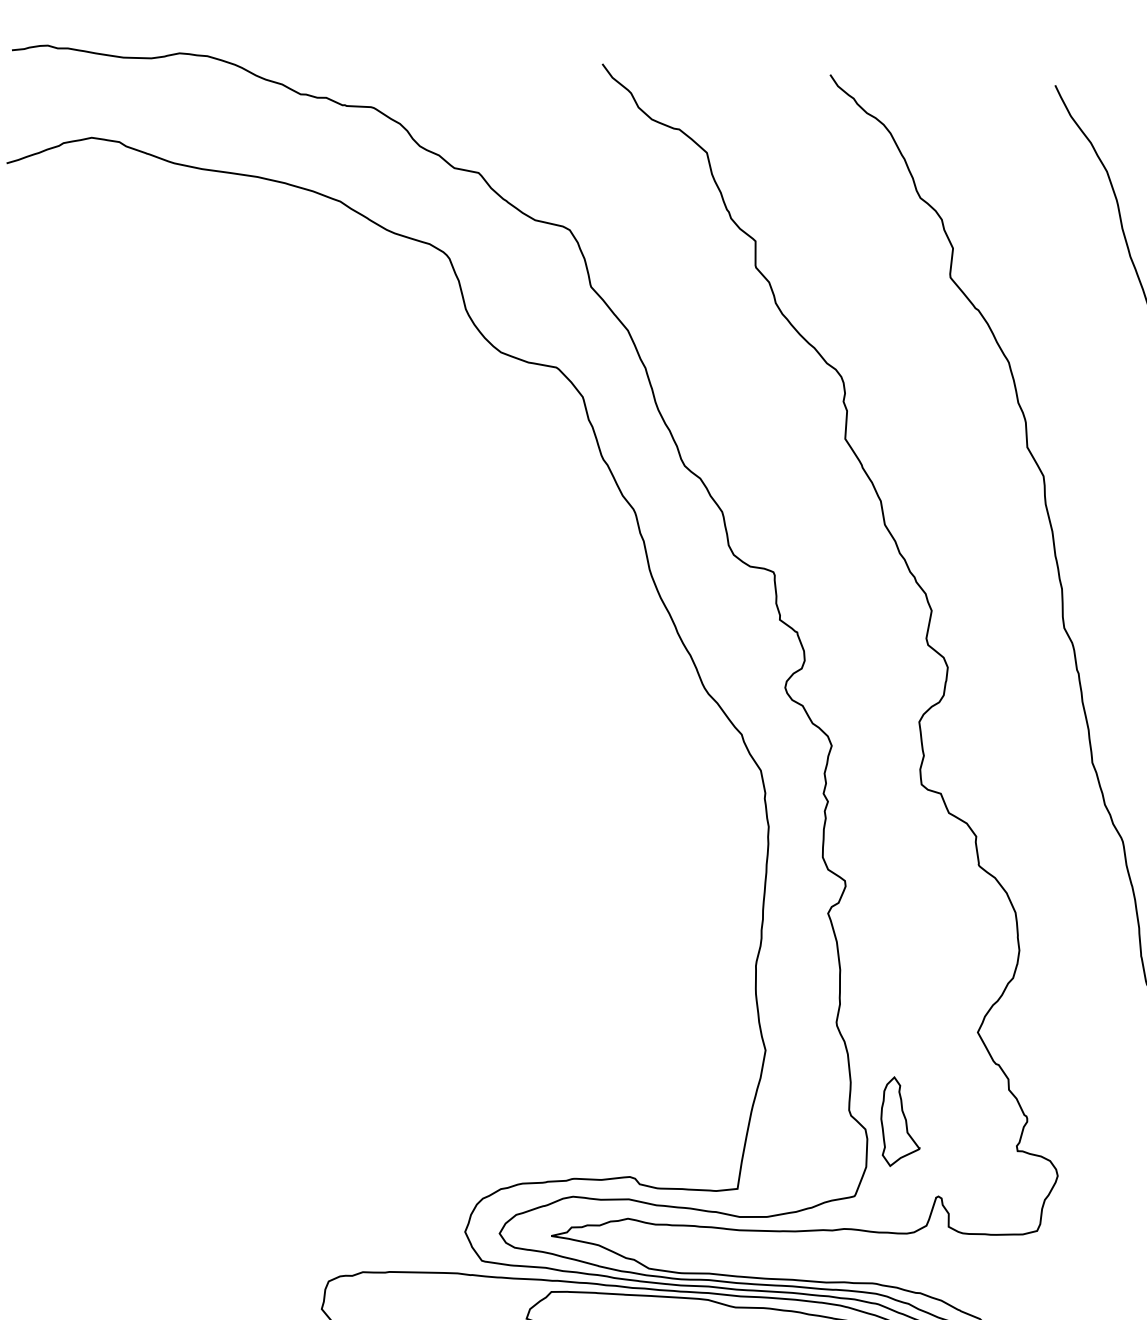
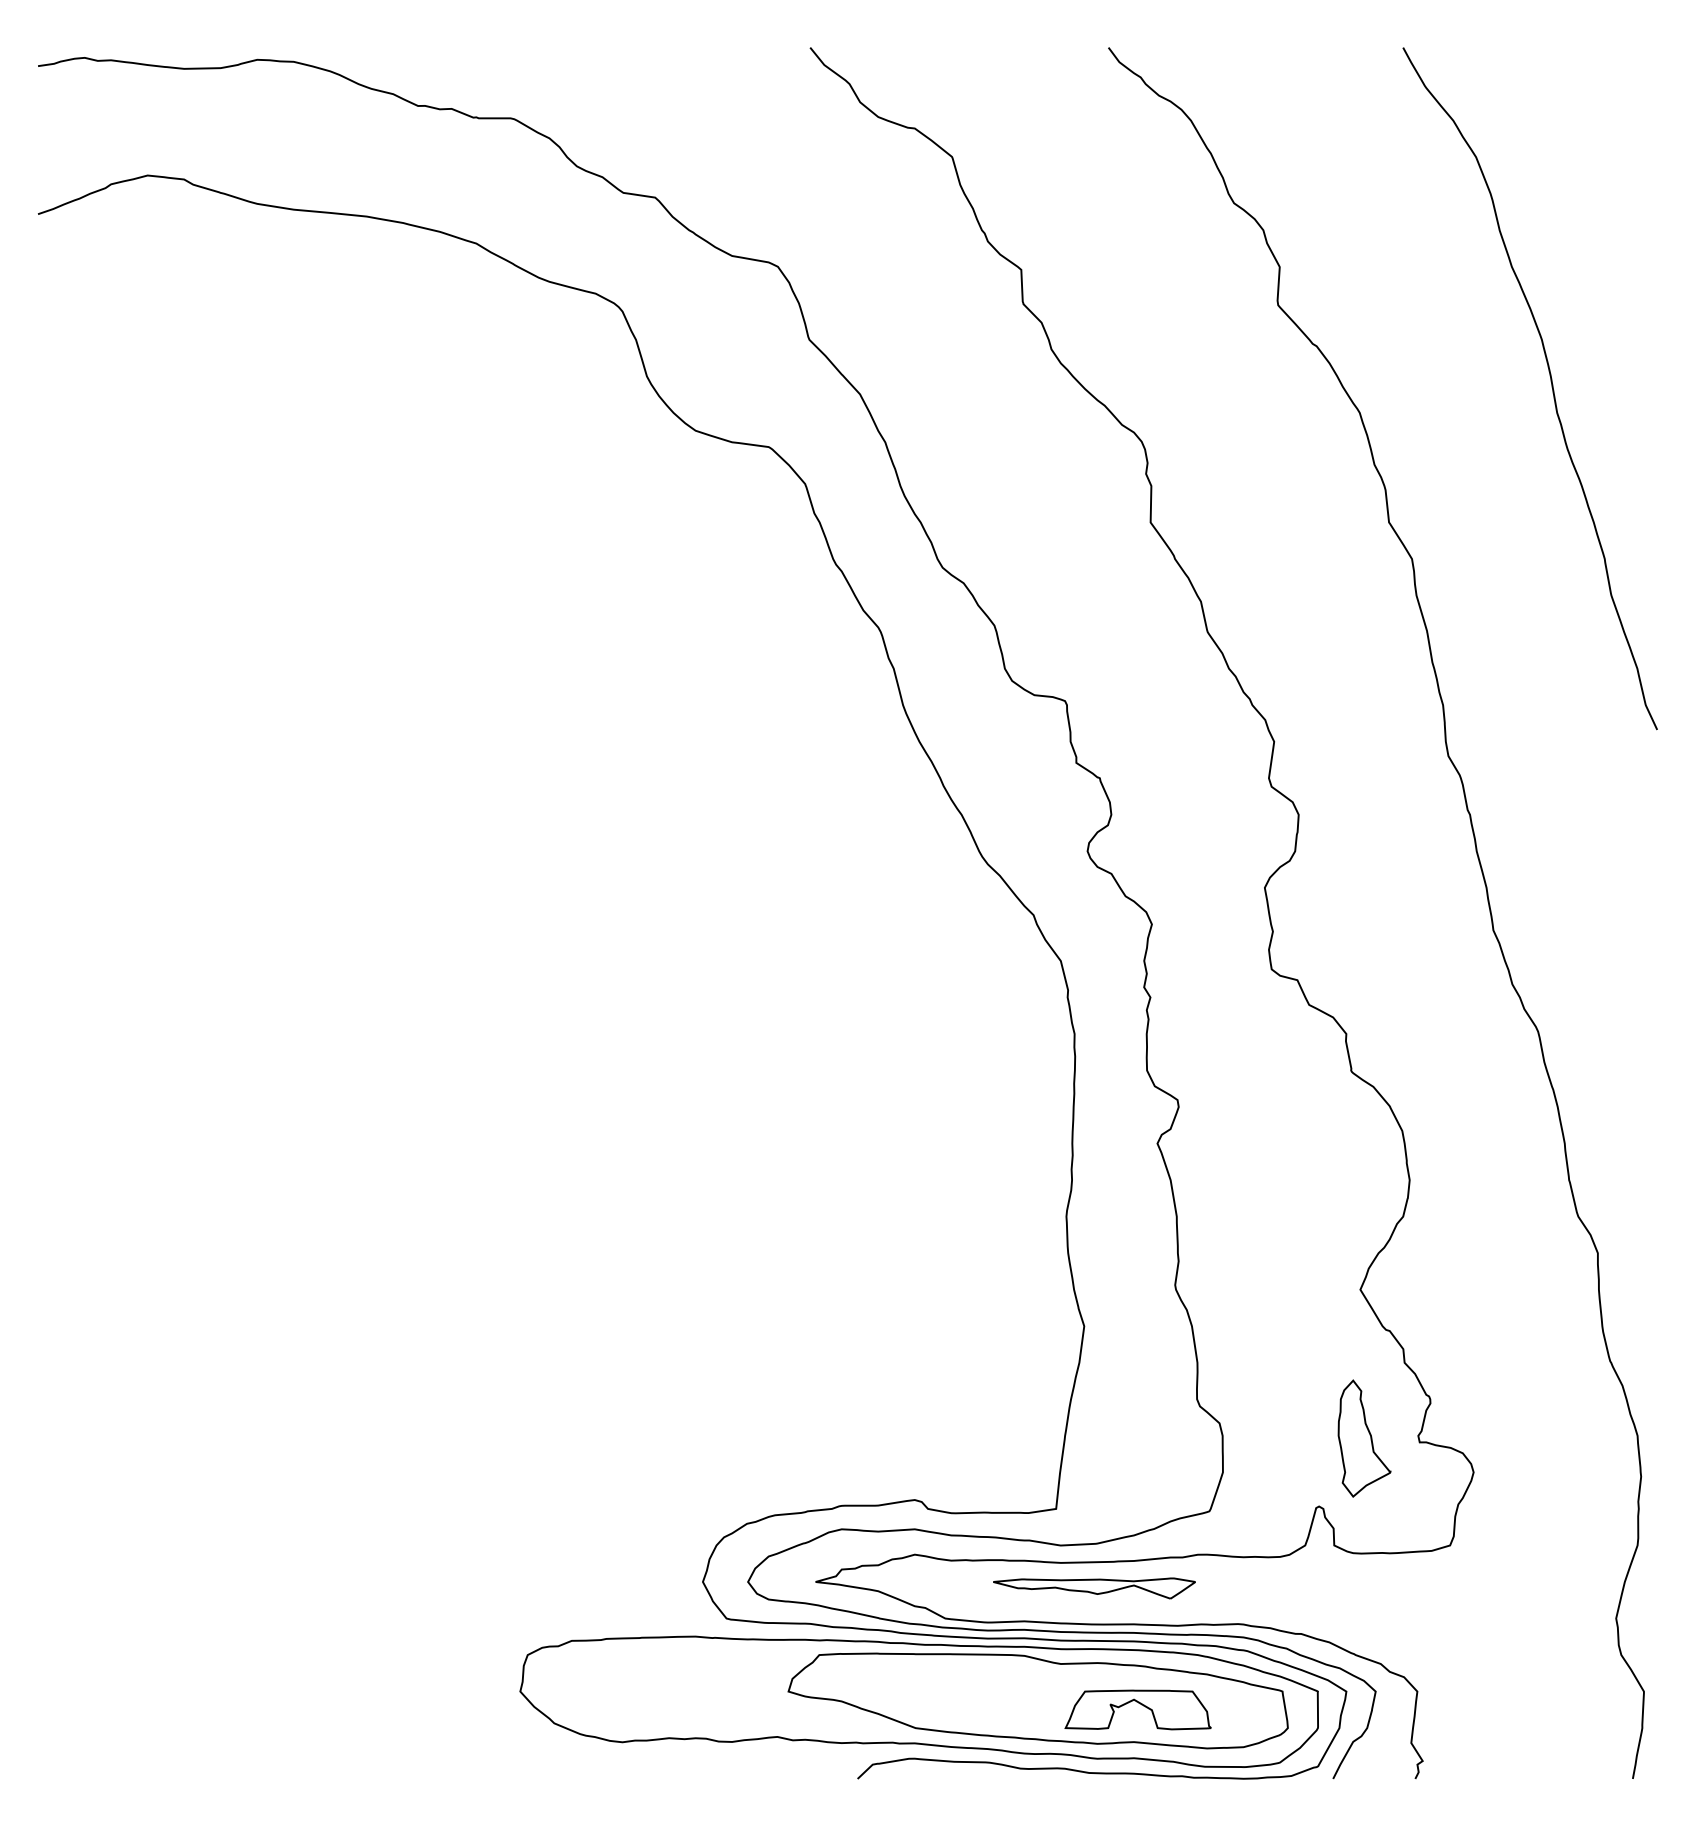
part: (900, 1122) -> (1364, 1438), moved
part: (763, 1251) -> (1094, 1588), added

